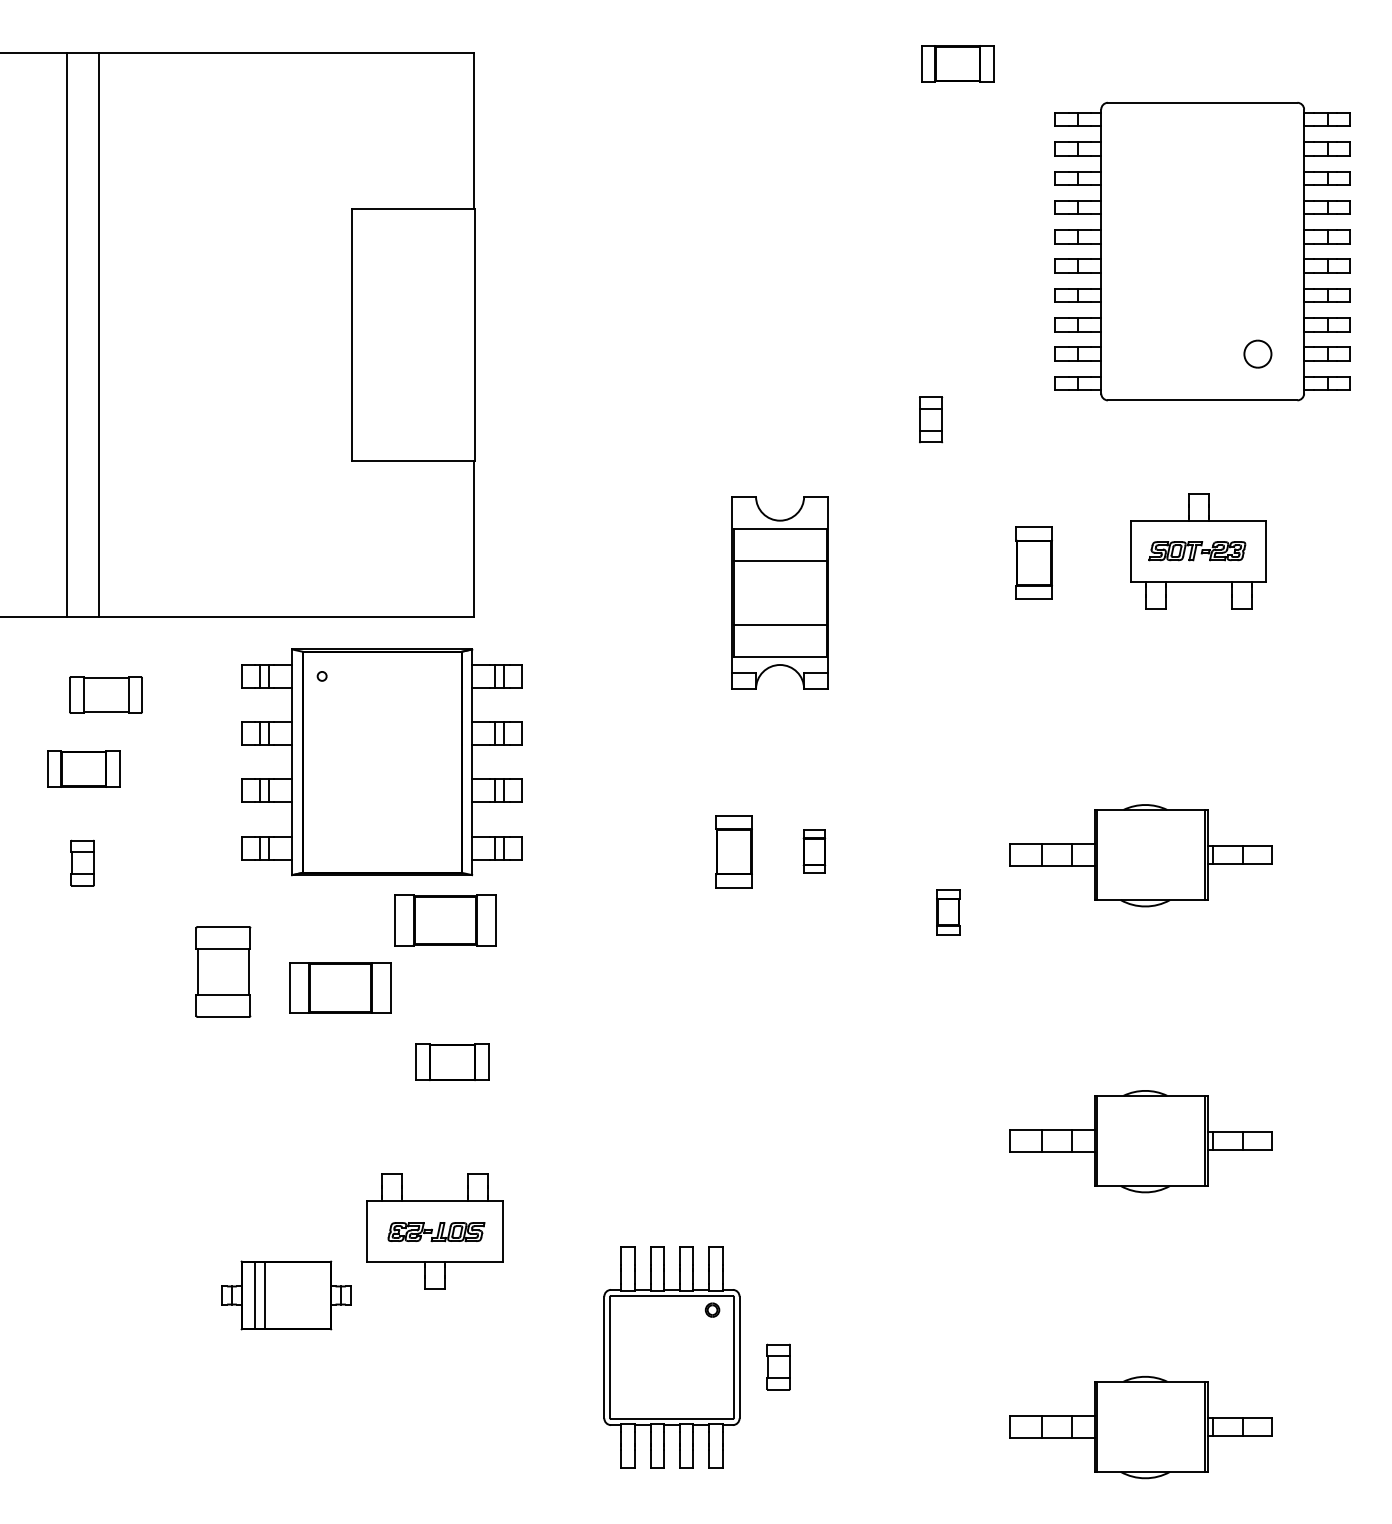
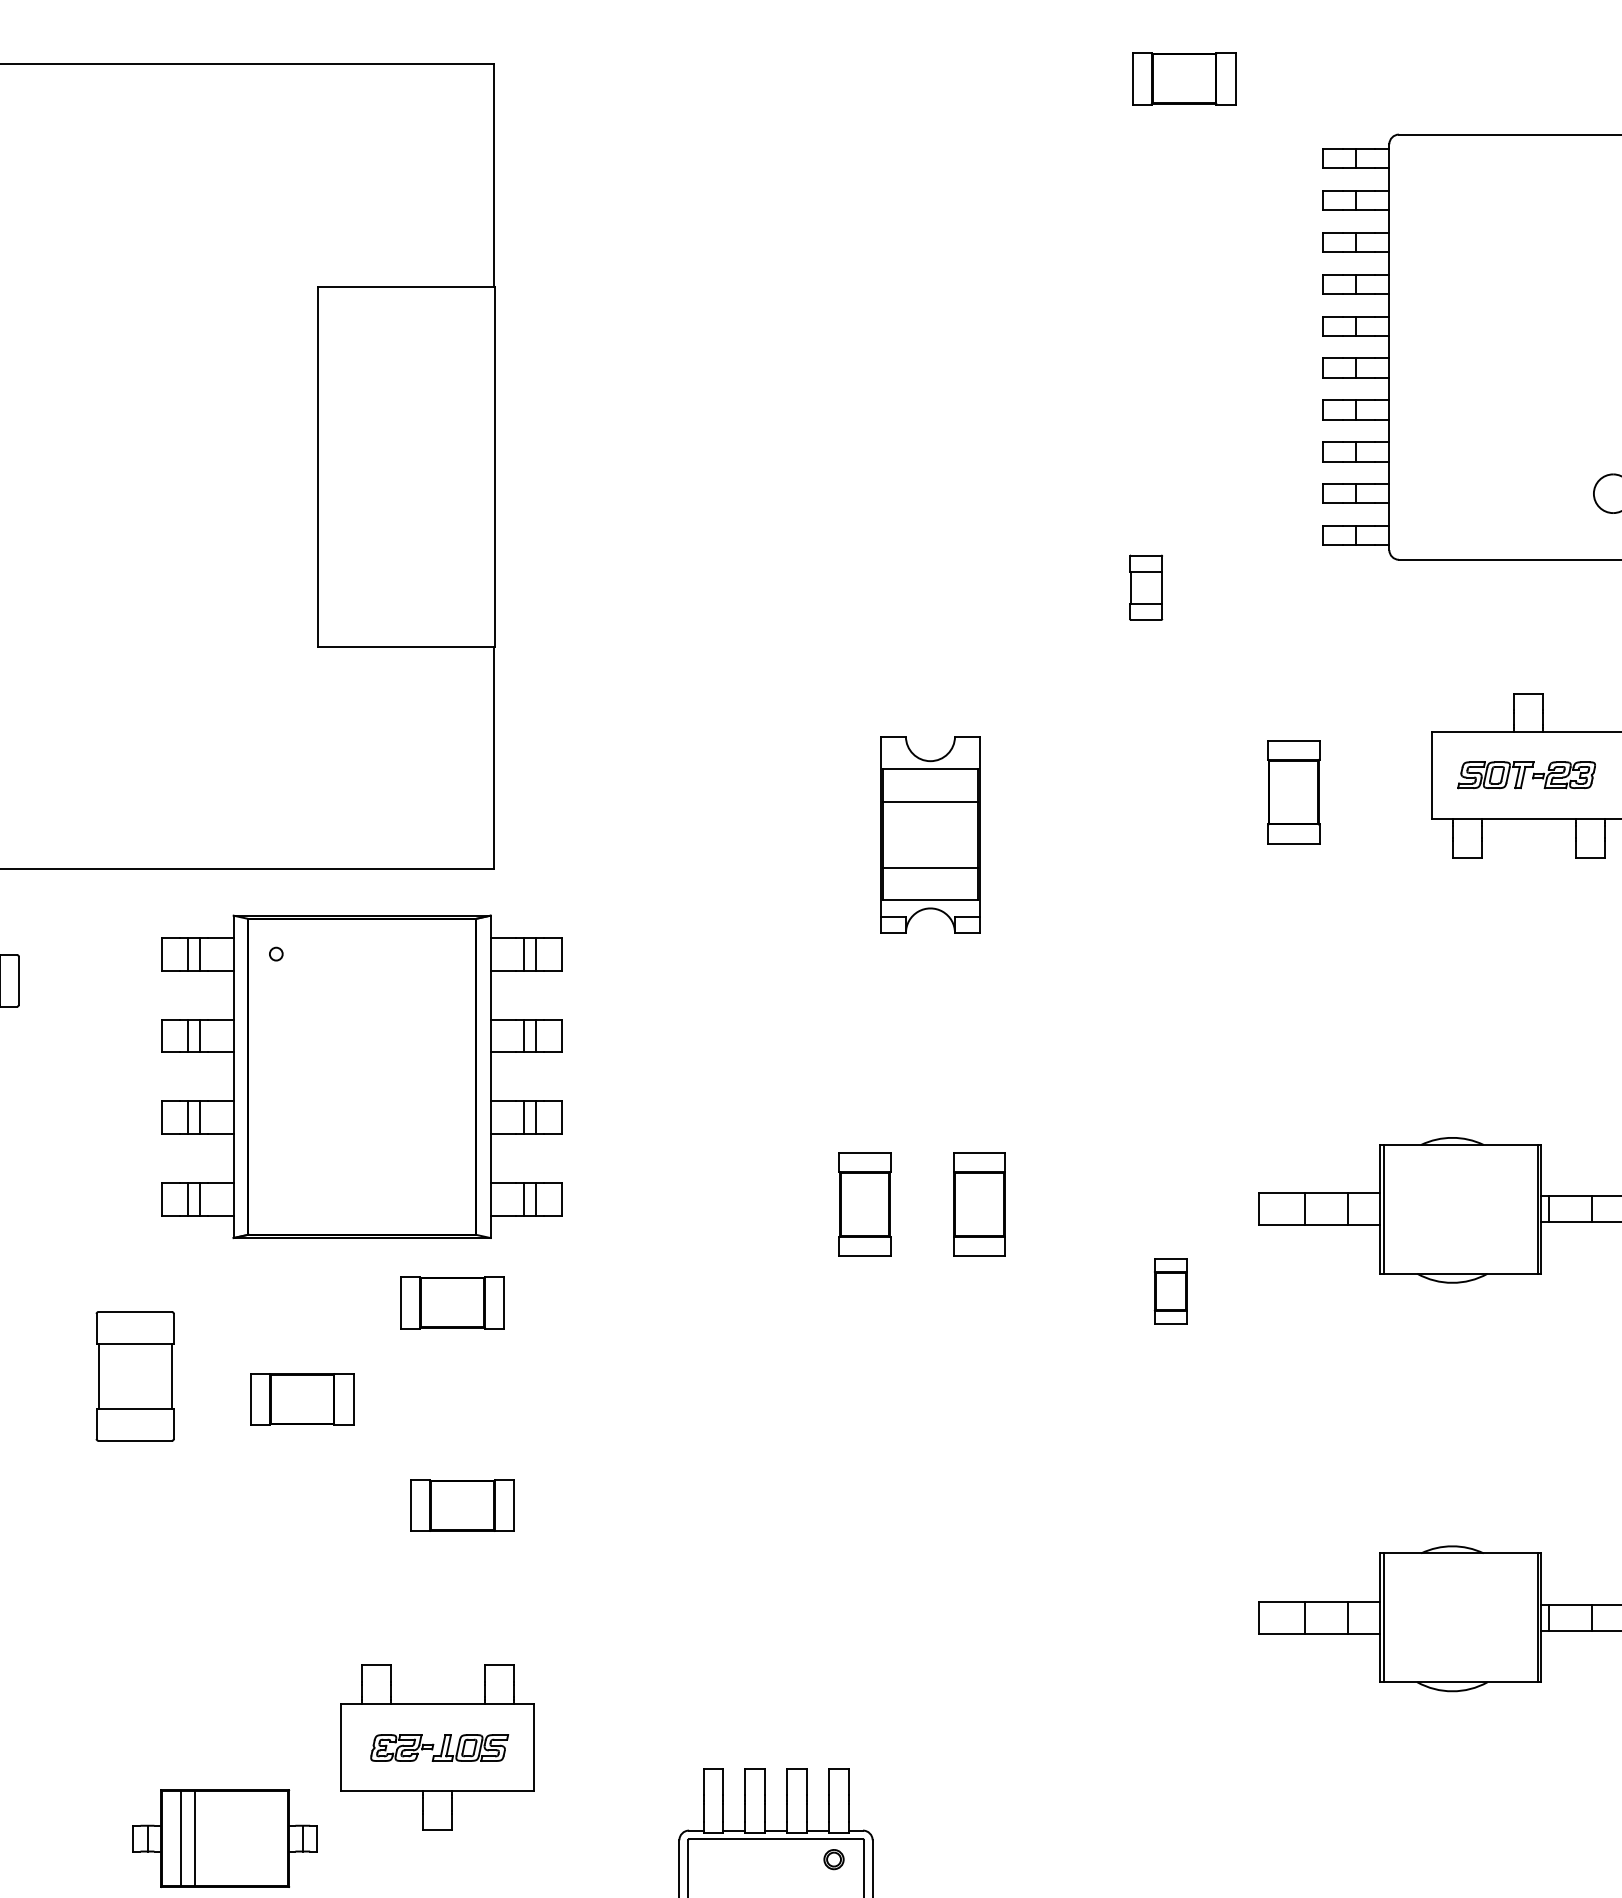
part: (779, 592) -> (929, 834), size x0.71
part: (814, 851) -> (979, 1204), size x1.67
part: (445, 920) -> (452, 1302), size x0.71
part: (339, 987) -> (301, 1398), size x0.71

